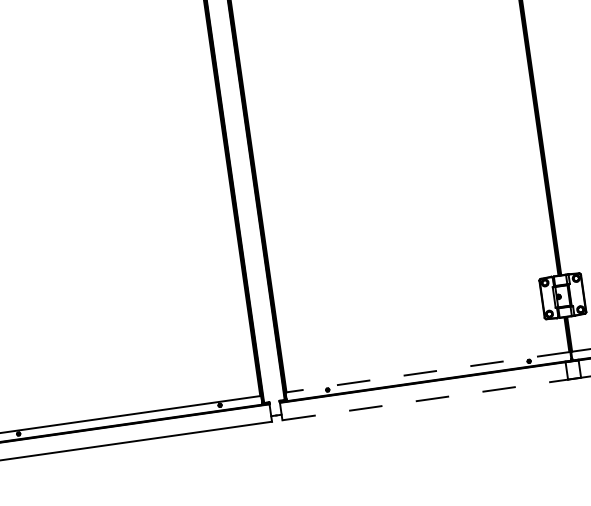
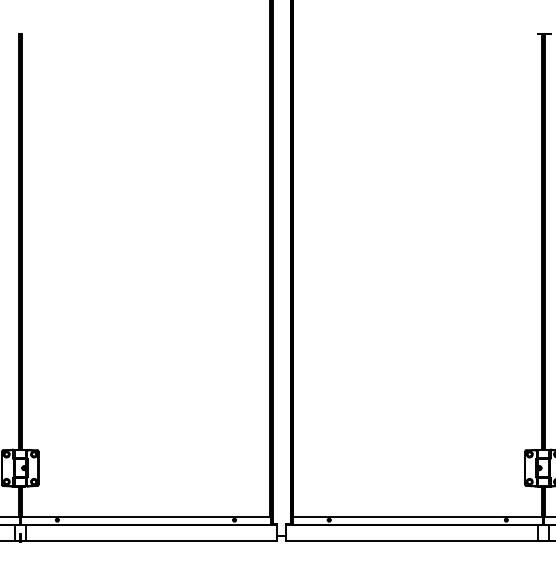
line: (427, 372) -> (417, 517), dashed -> solid
line: (432, 398) -> (418, 540), dashed -> solid

